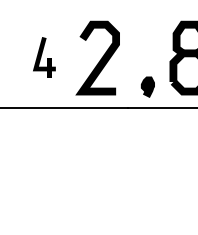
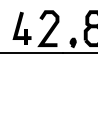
part: (43, 55) -> (21, 27), size x1.67

